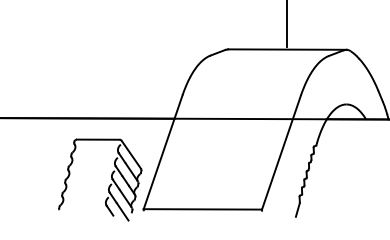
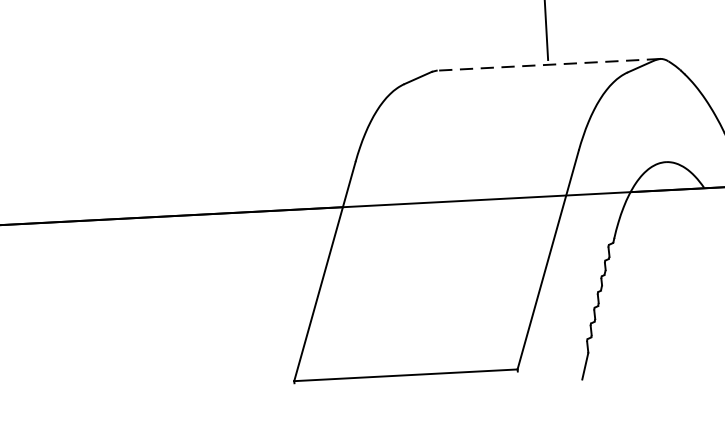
line: (286, 49) -> (546, 64), solid -> dashed
part: (108, 186) -> (225, 342), removed

